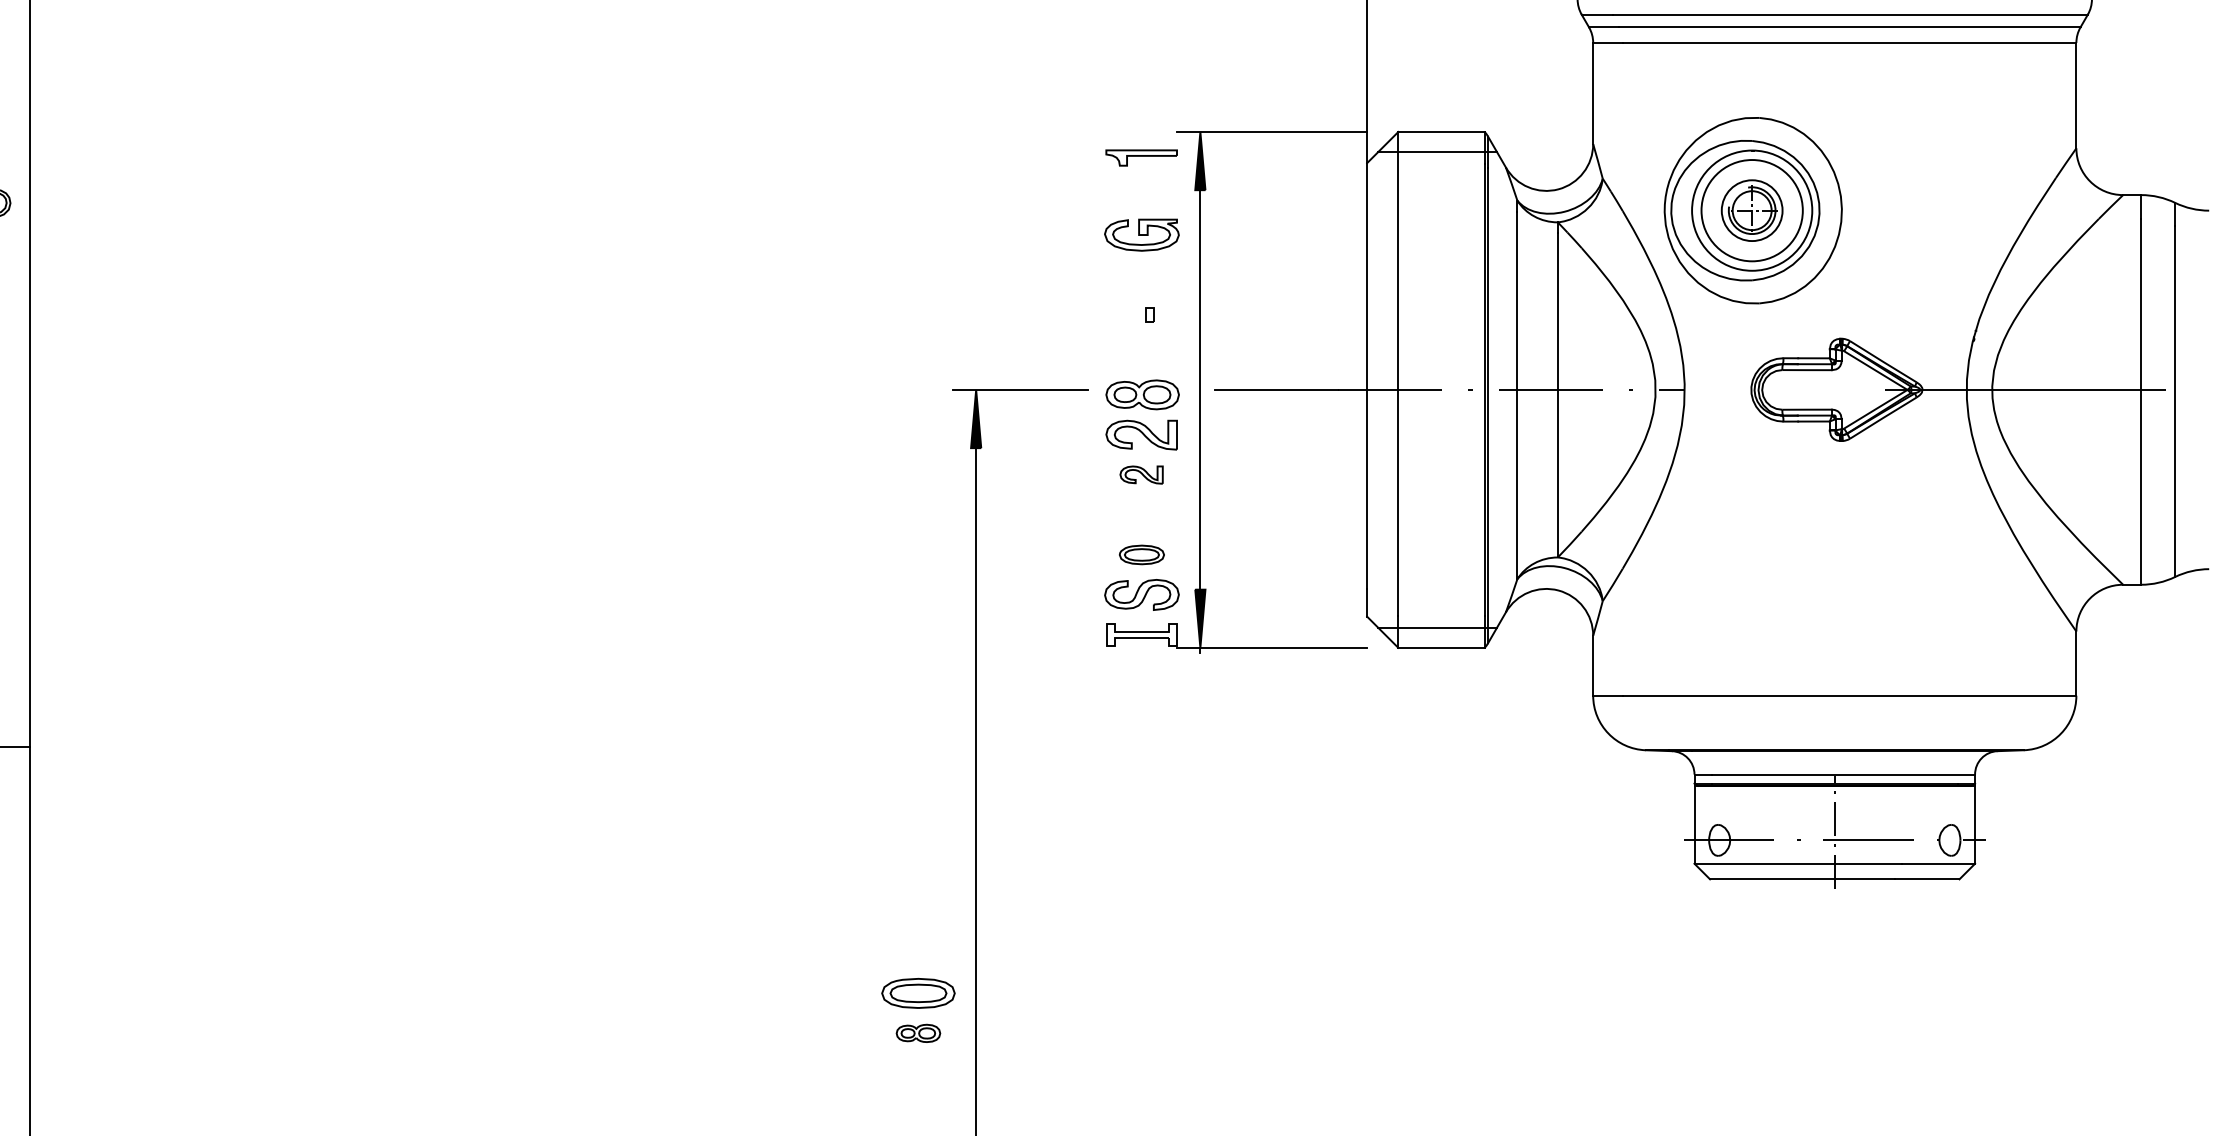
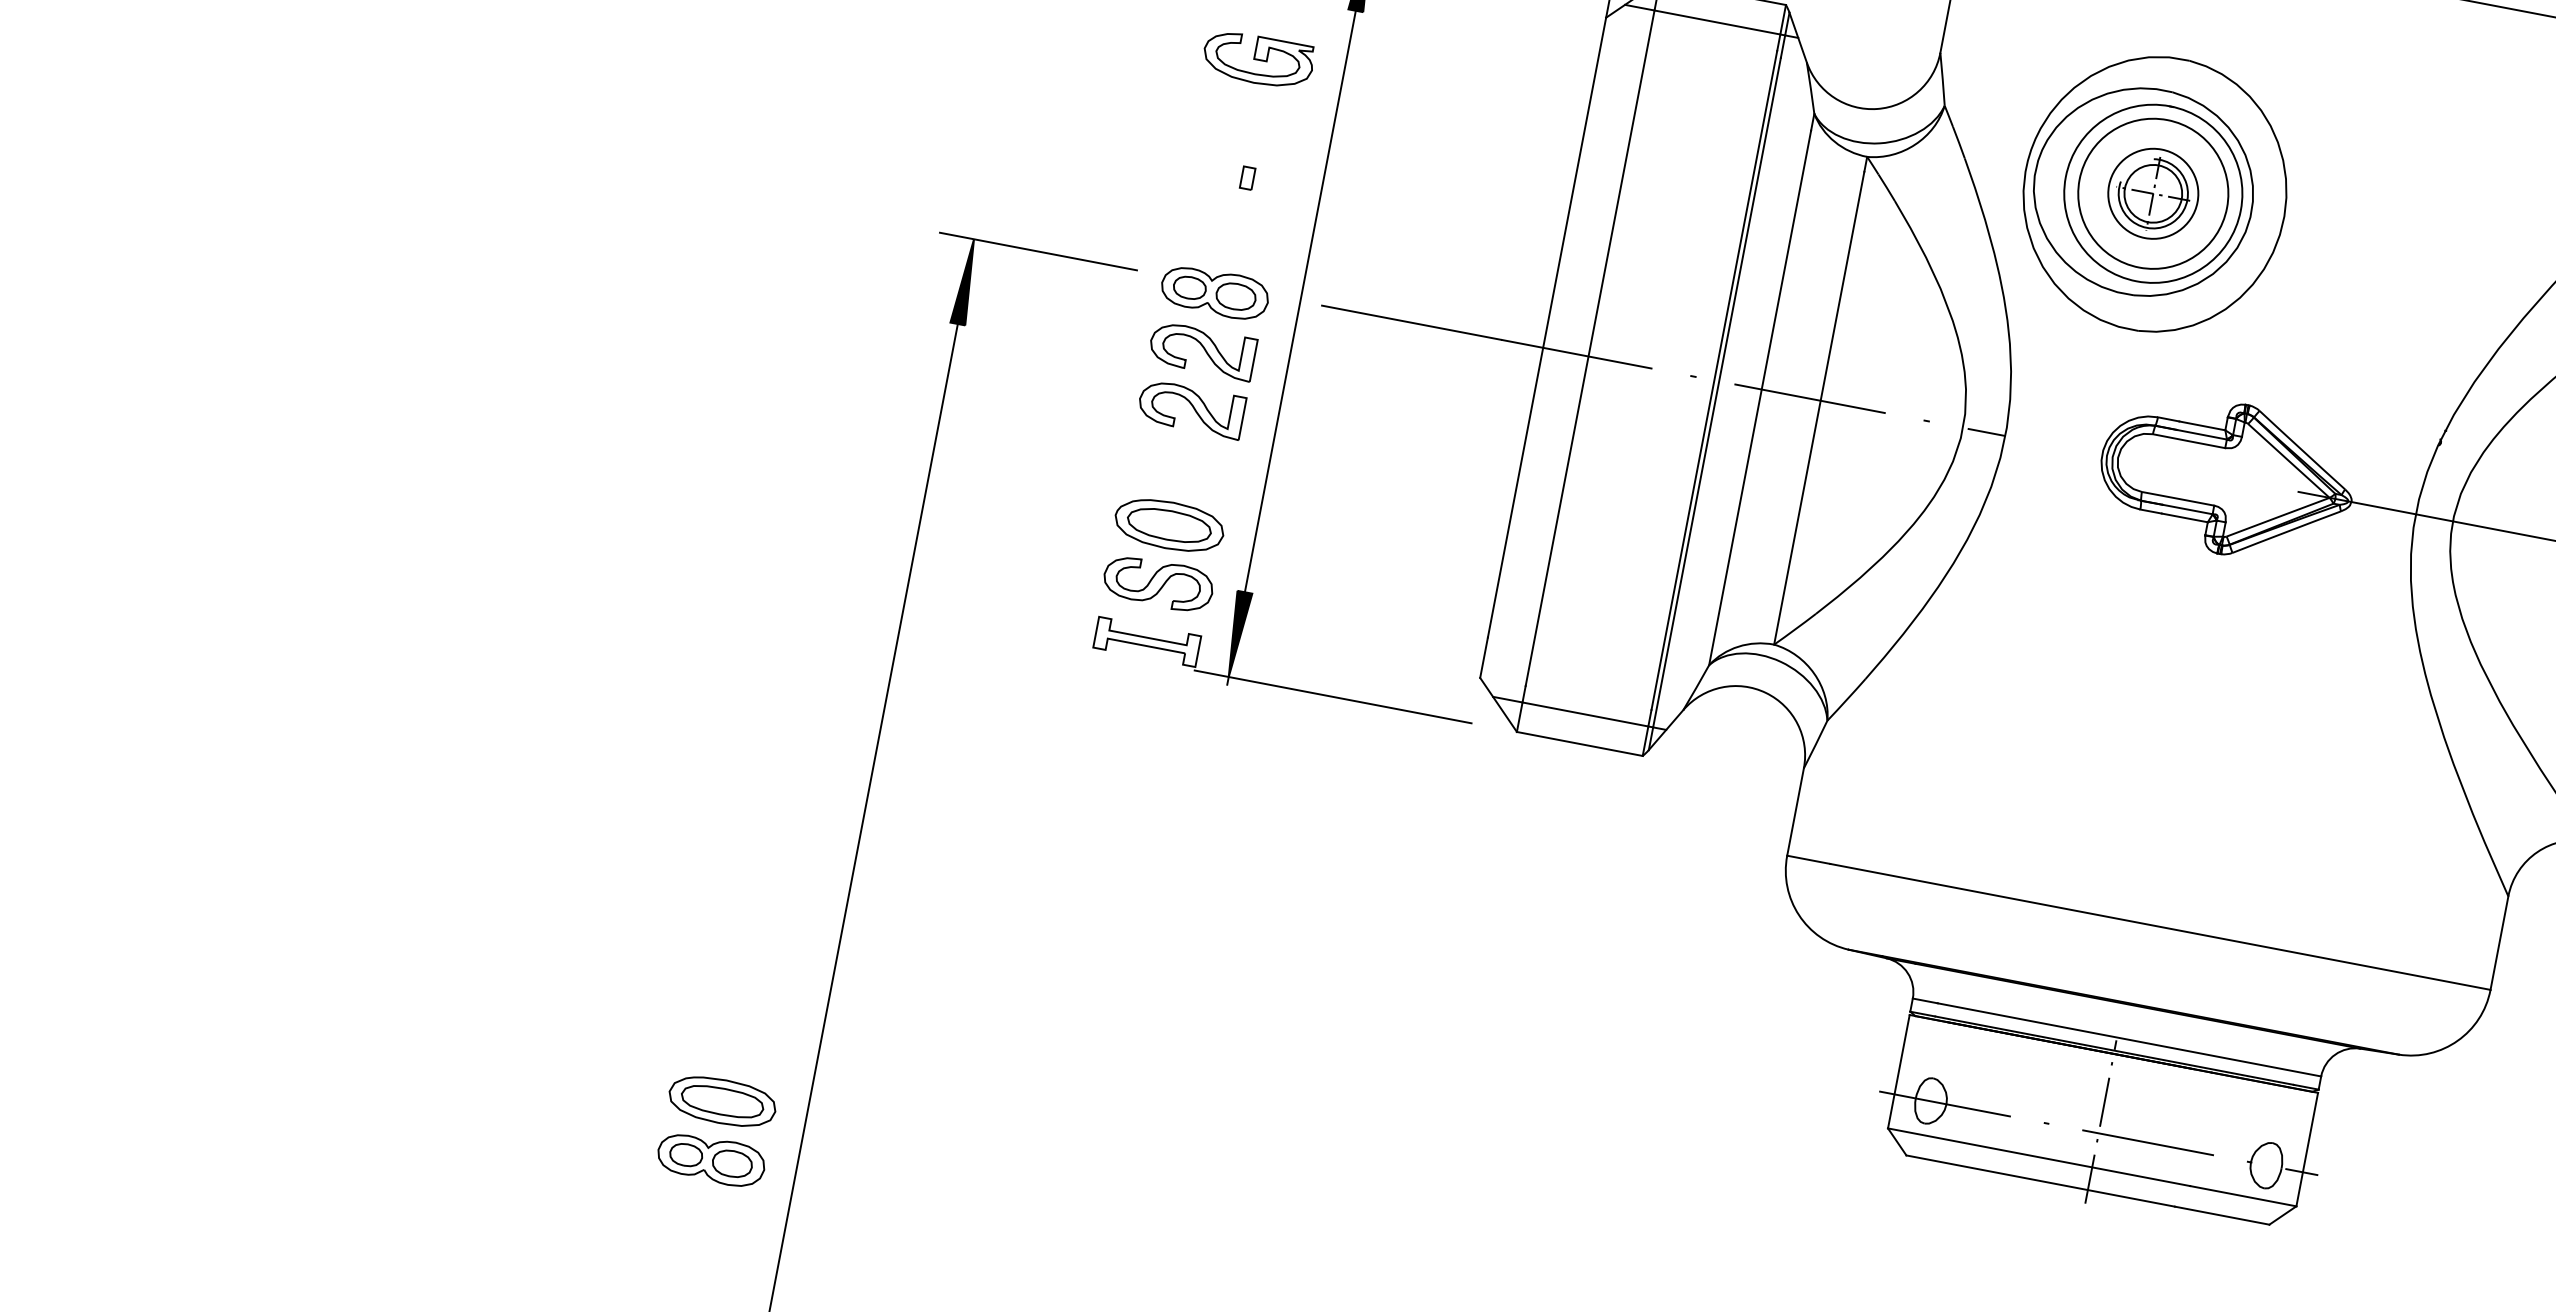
part: (1141, 474) -> (1191, 408), size x1.67
part: (1141, 554) -> (1168, 524), size x1.67
part: (918, 1033) -> (711, 1160), size x1.67

